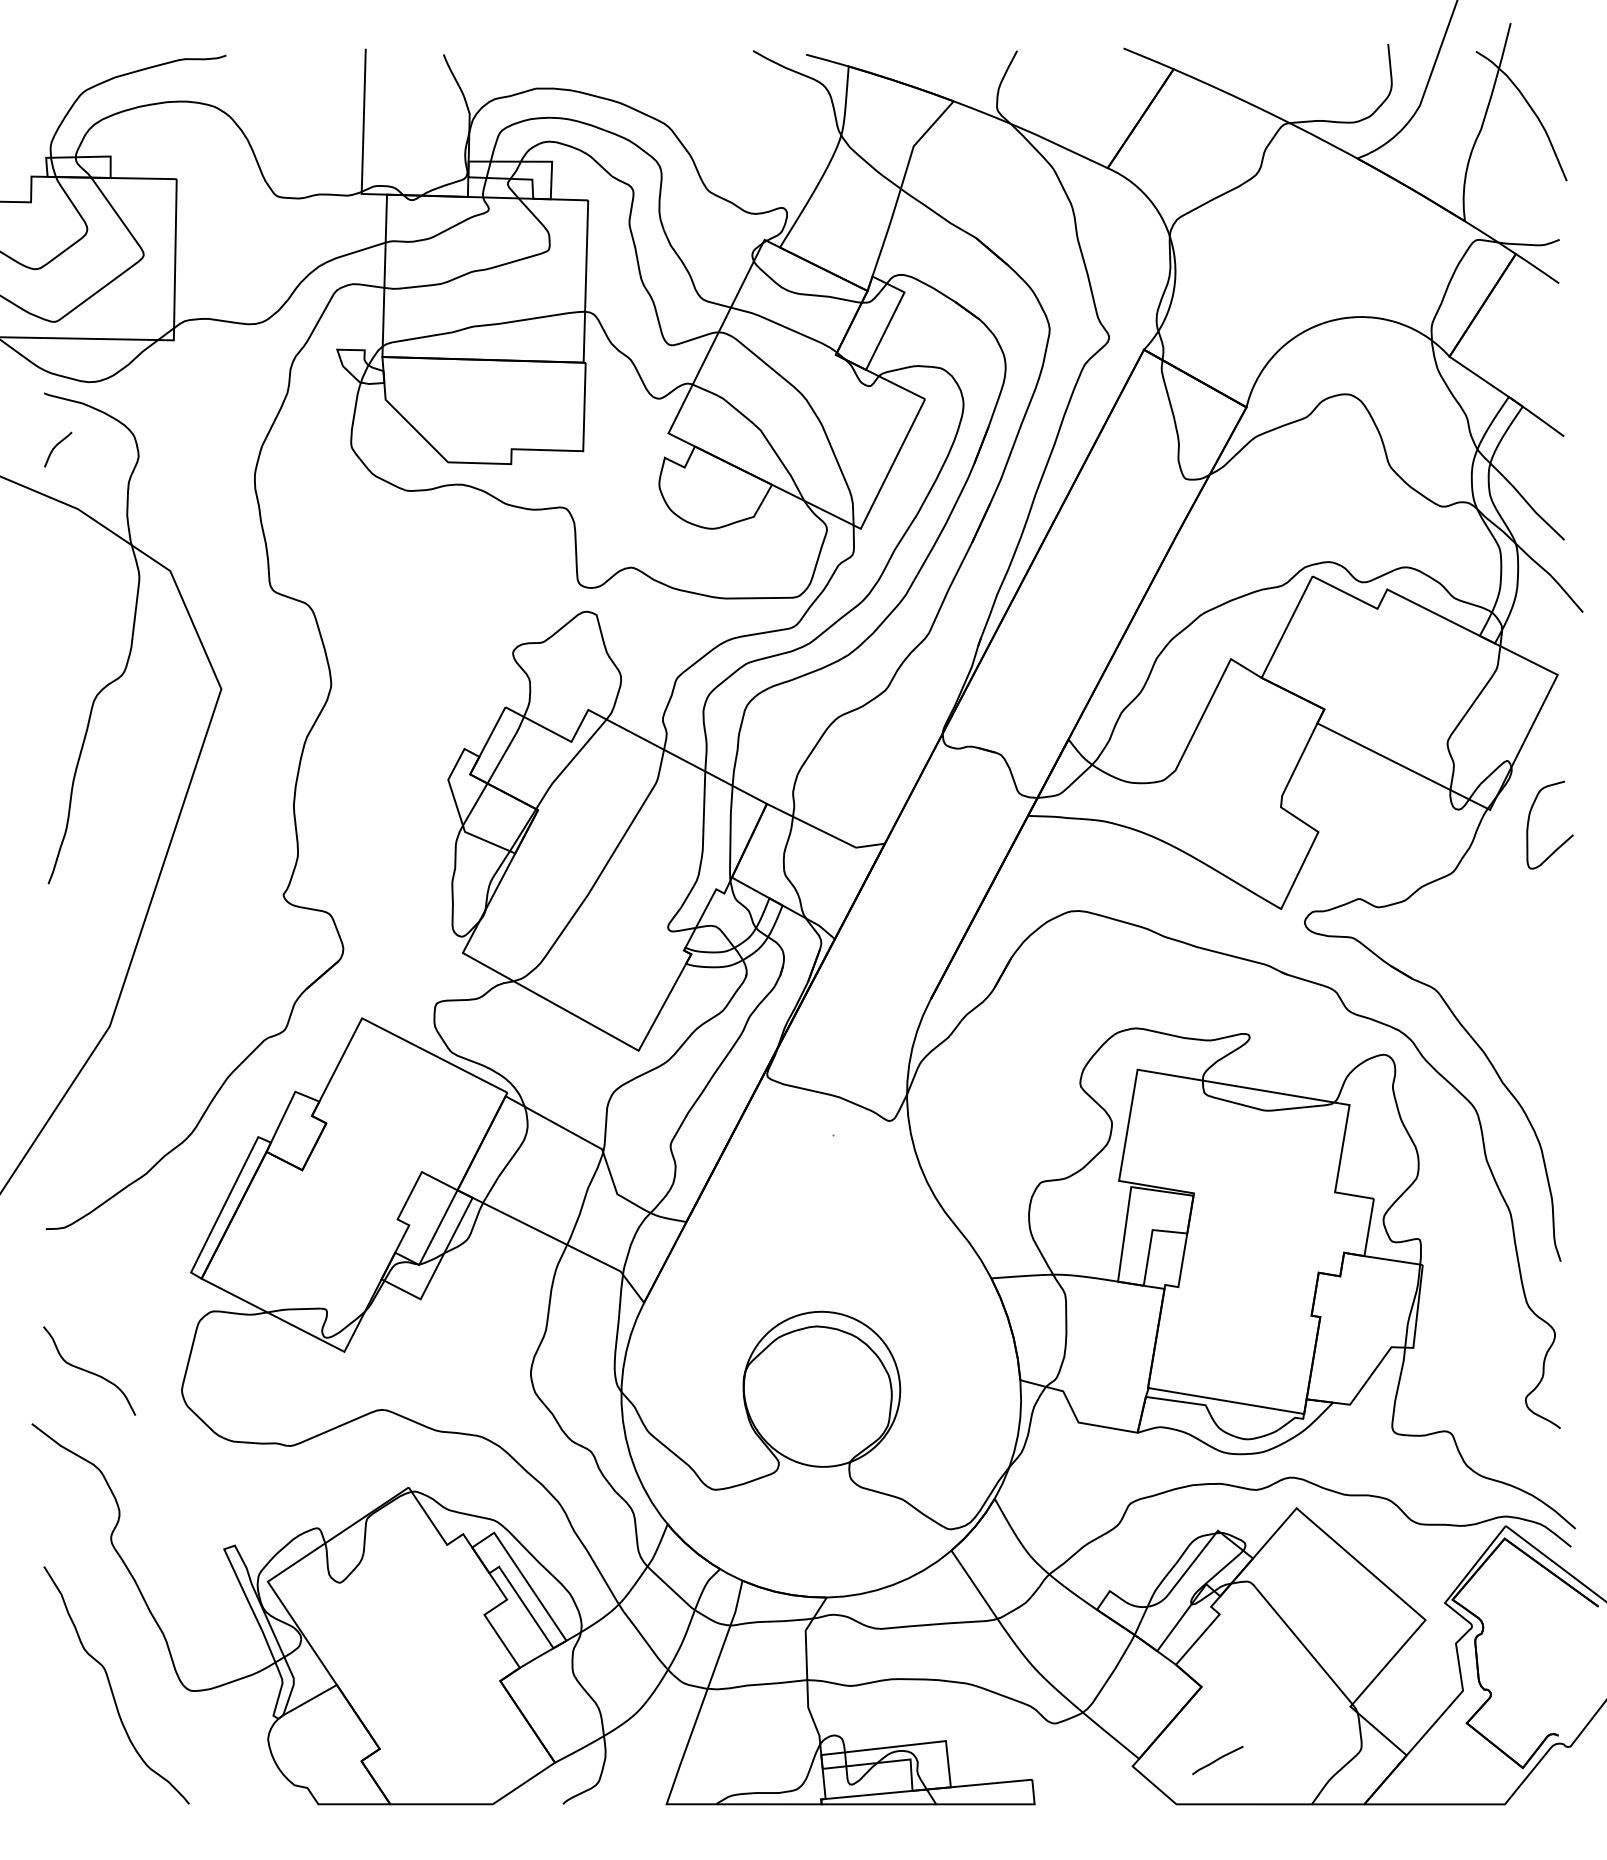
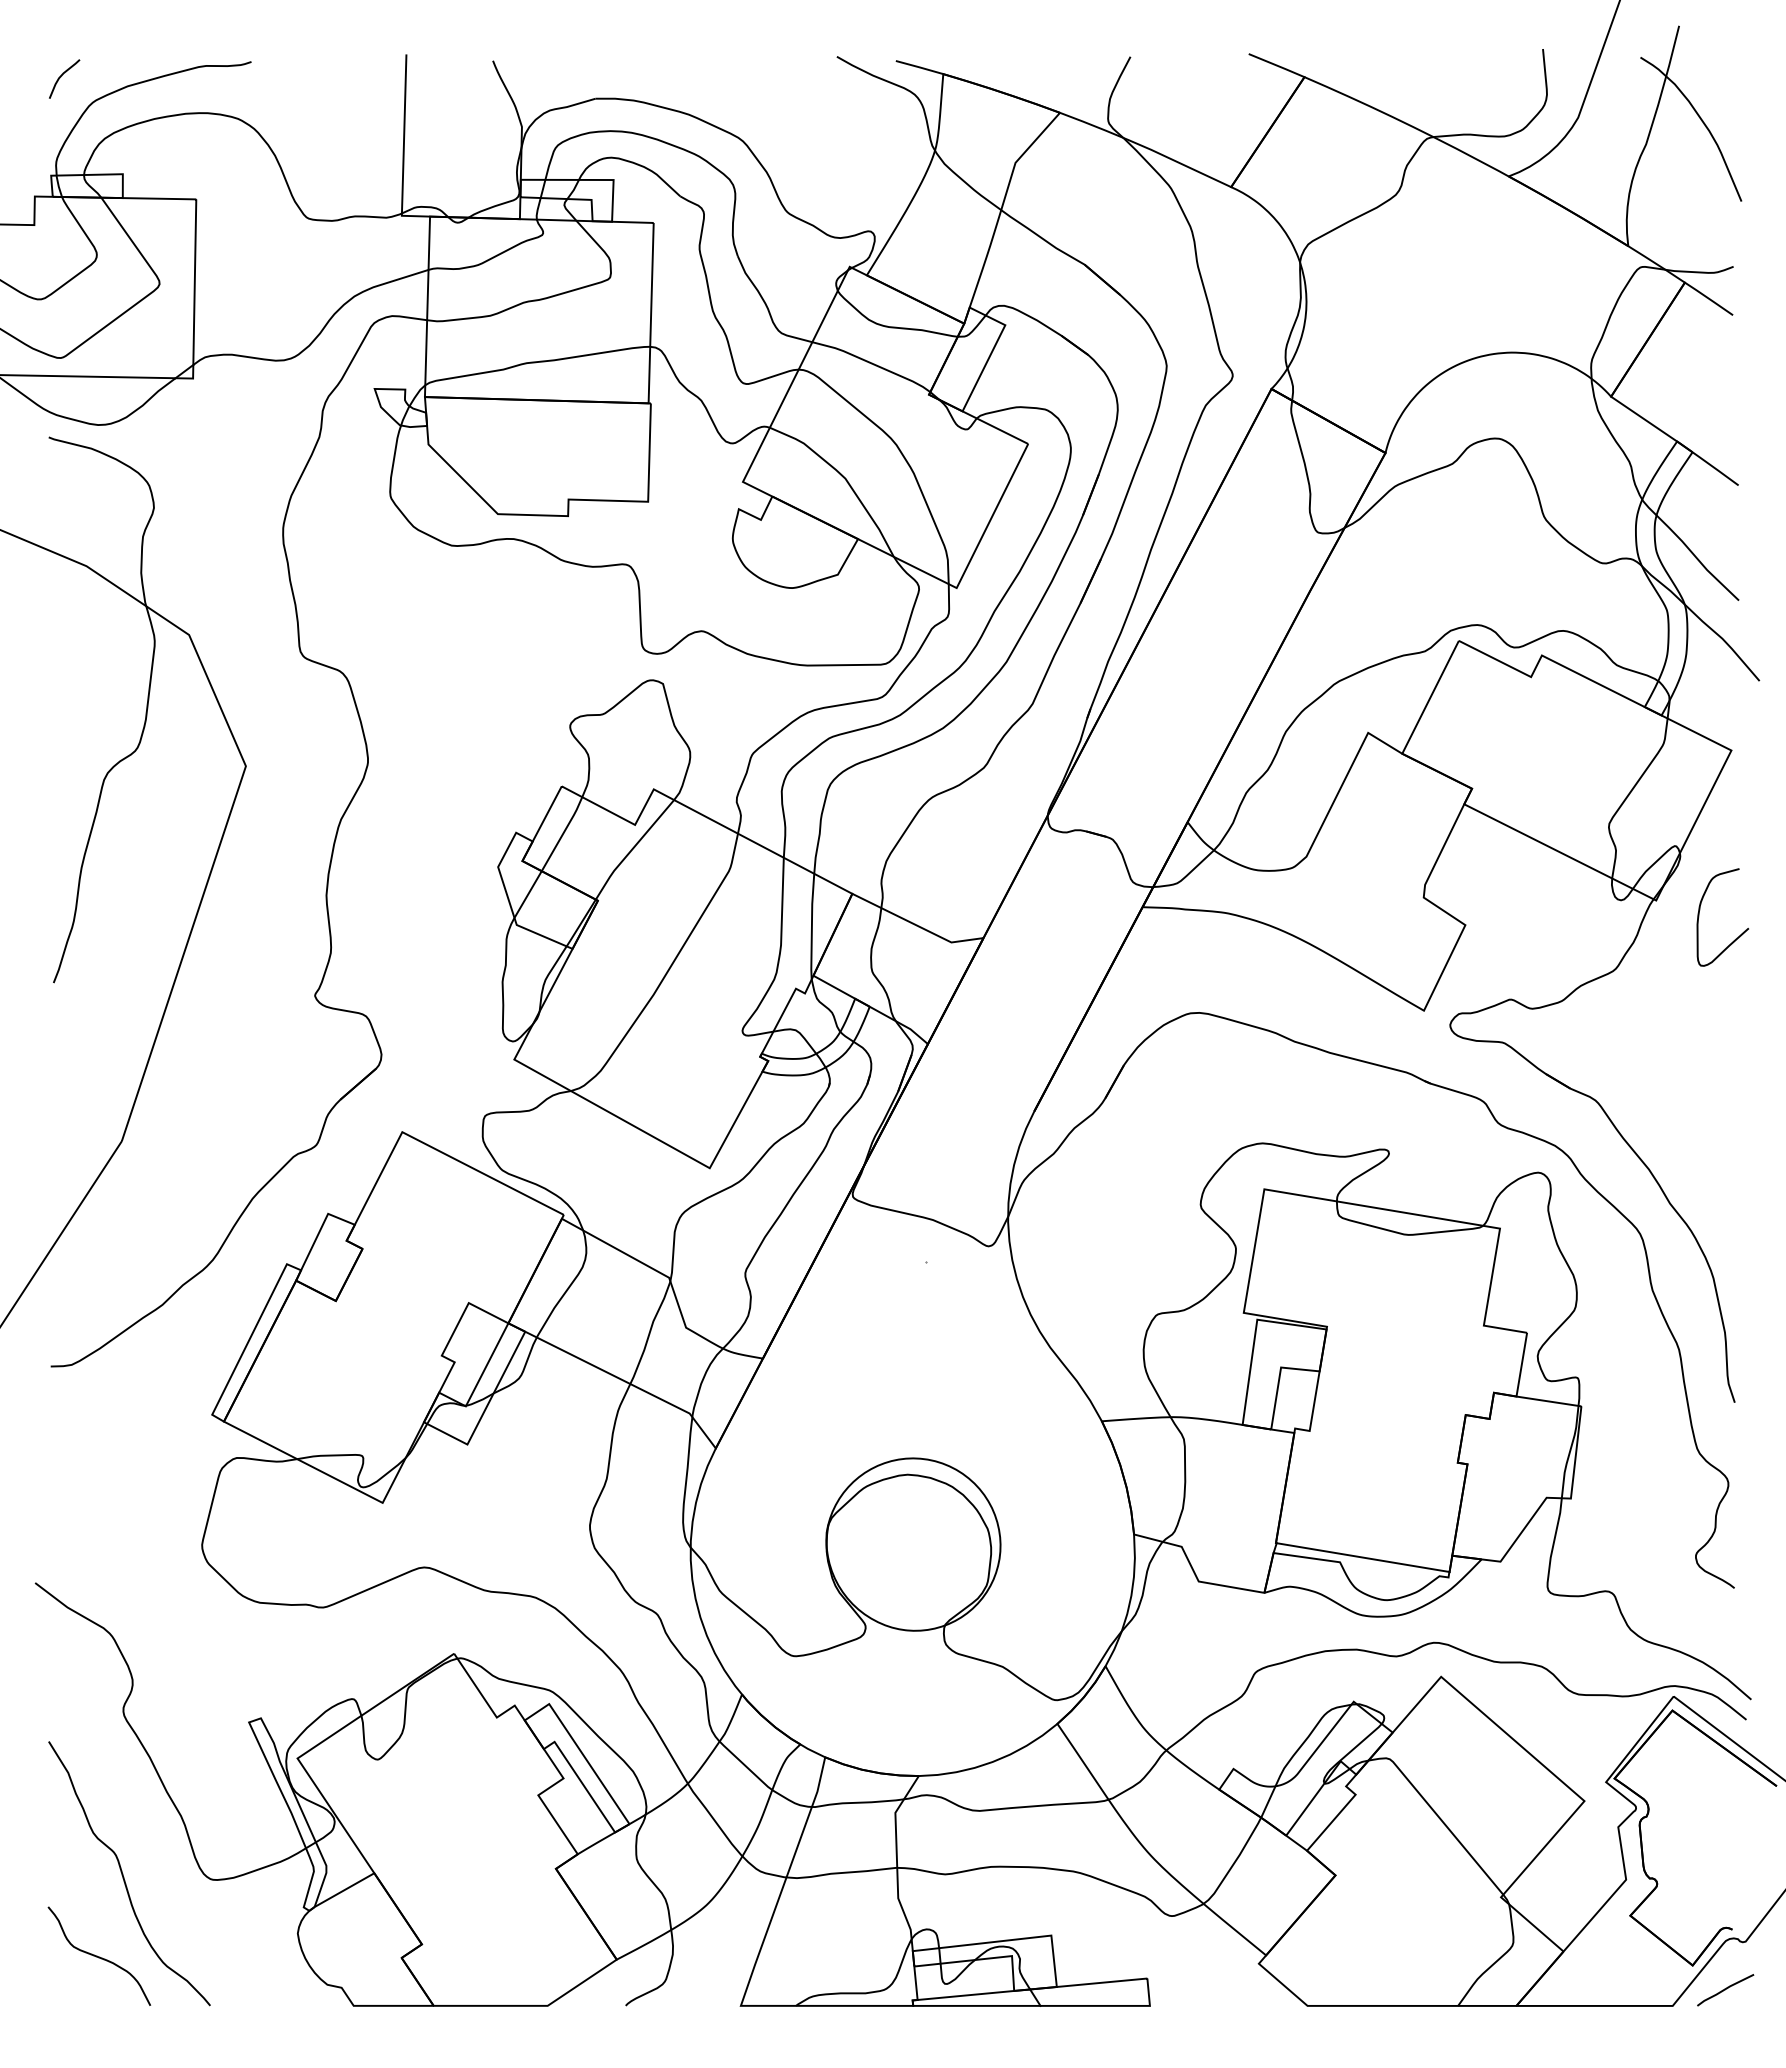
curve: (55, 448) -> (61, 77), moved
curve: (89, 1371) -> (99, 1956), moved
line: (1217, 1760) -> (1725, 1990), moved

